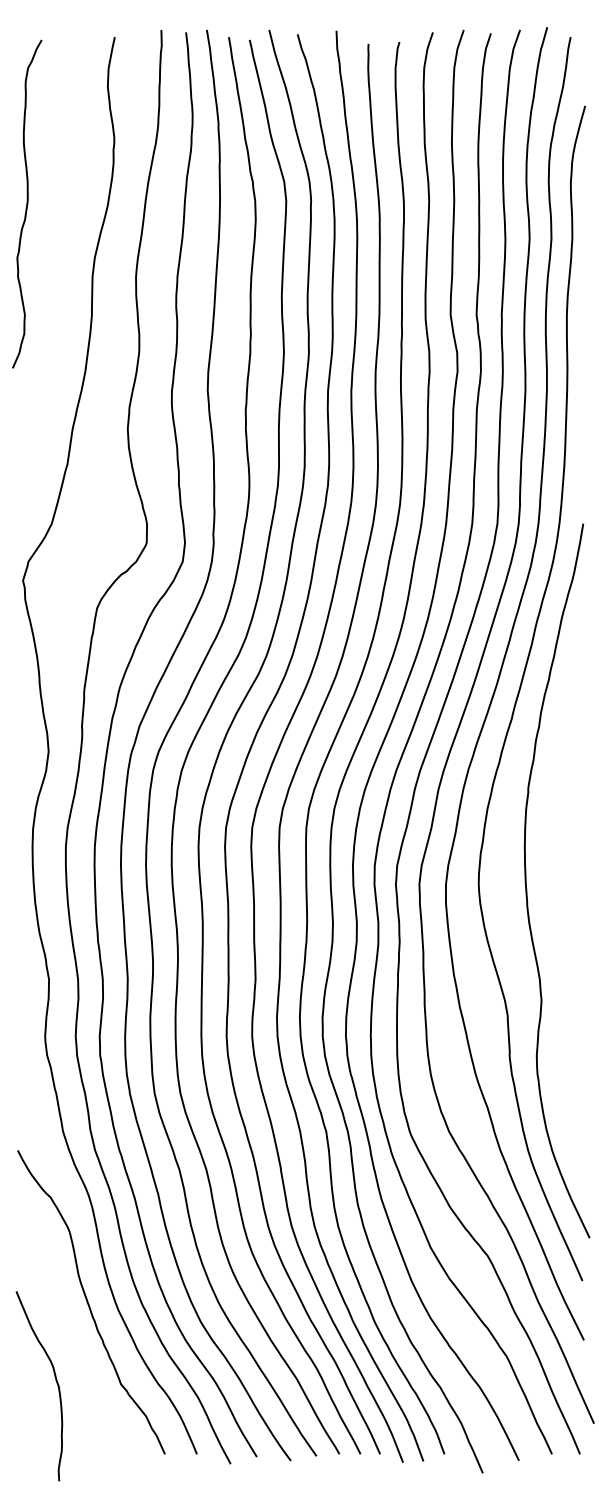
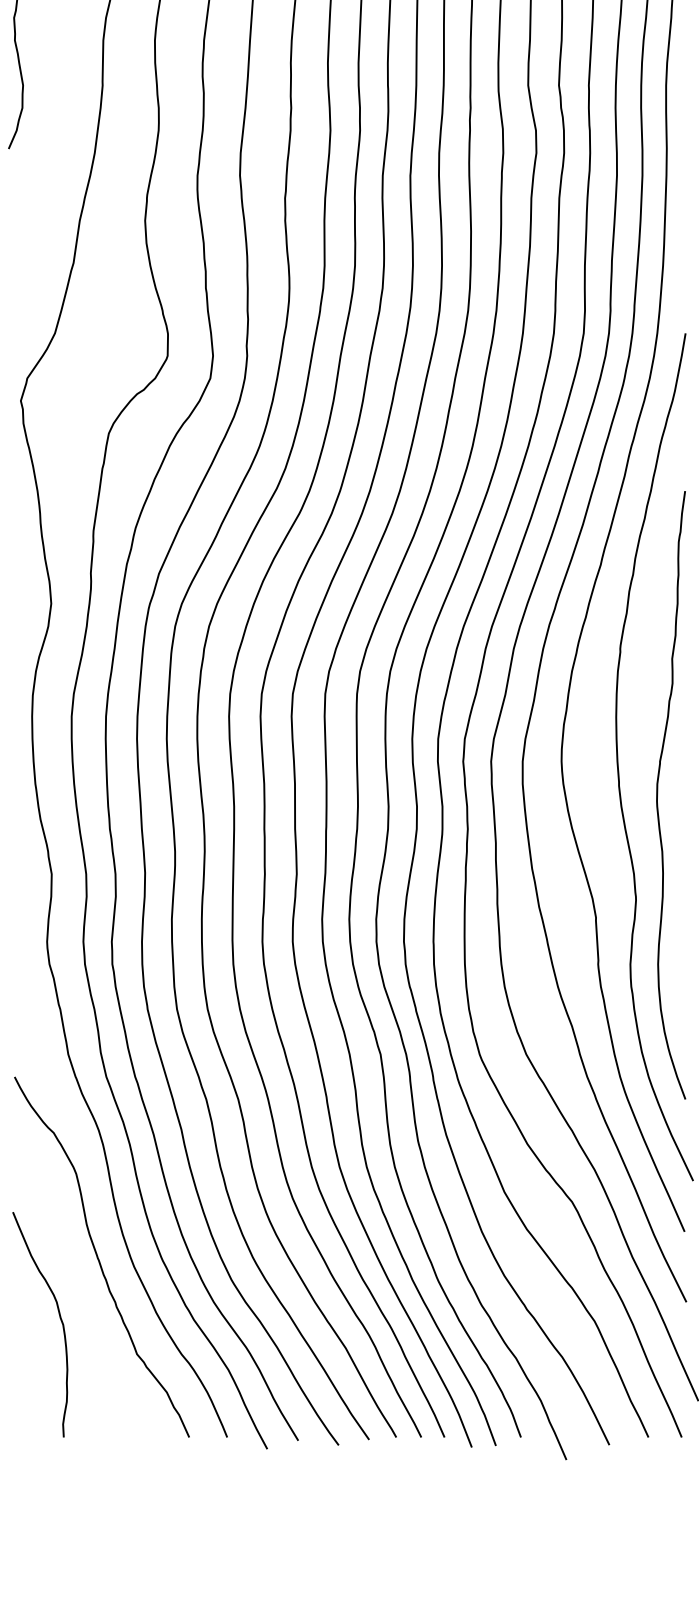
curve: (560, 912) -> (658, 794), added
curve: (55, 1380) -> (59, 1317), moved

